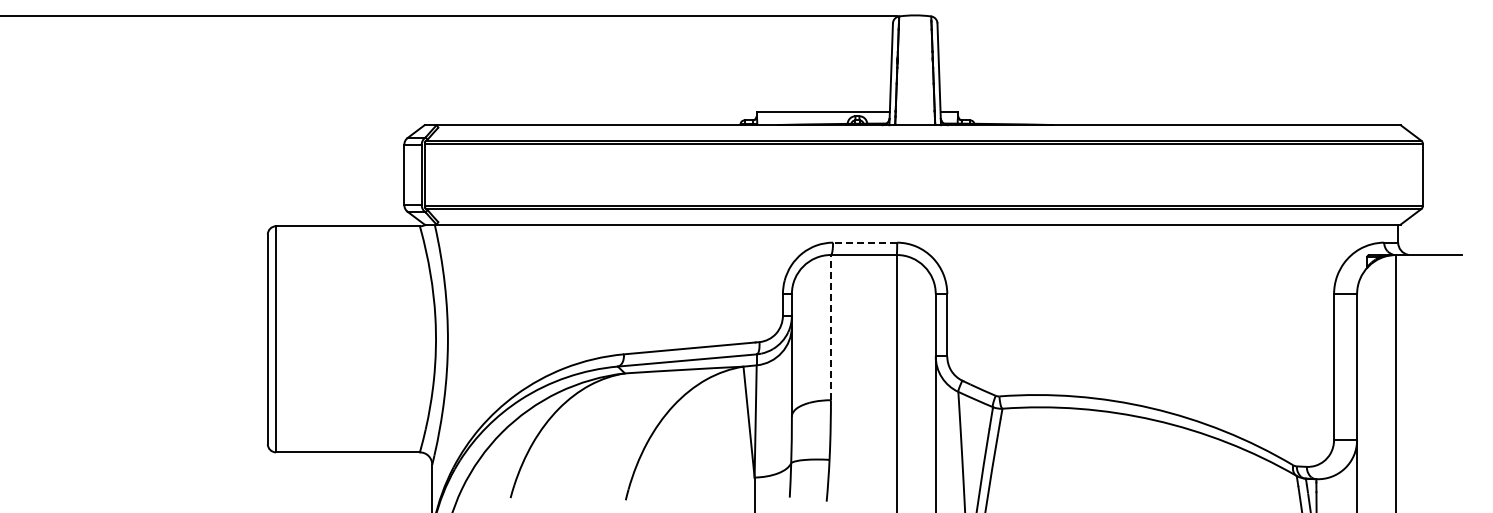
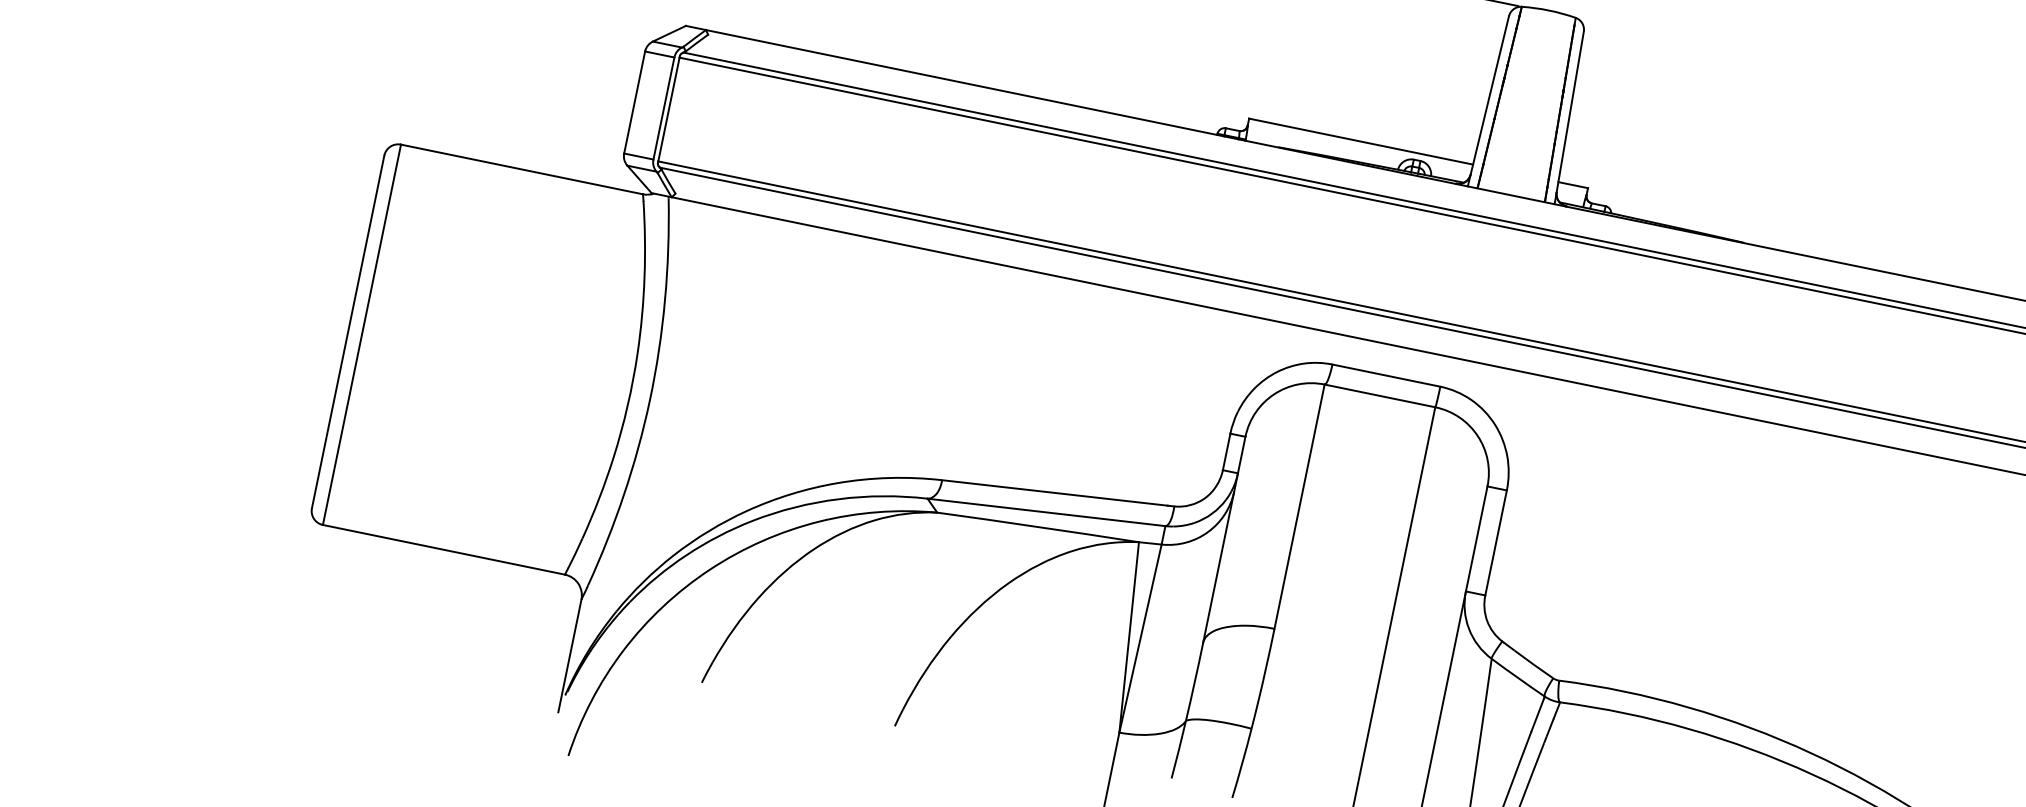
line: (864, 242) -> (1385, 375), dashed -> solid
line: (830, 327) -> (1298, 506), dashed -> solid

